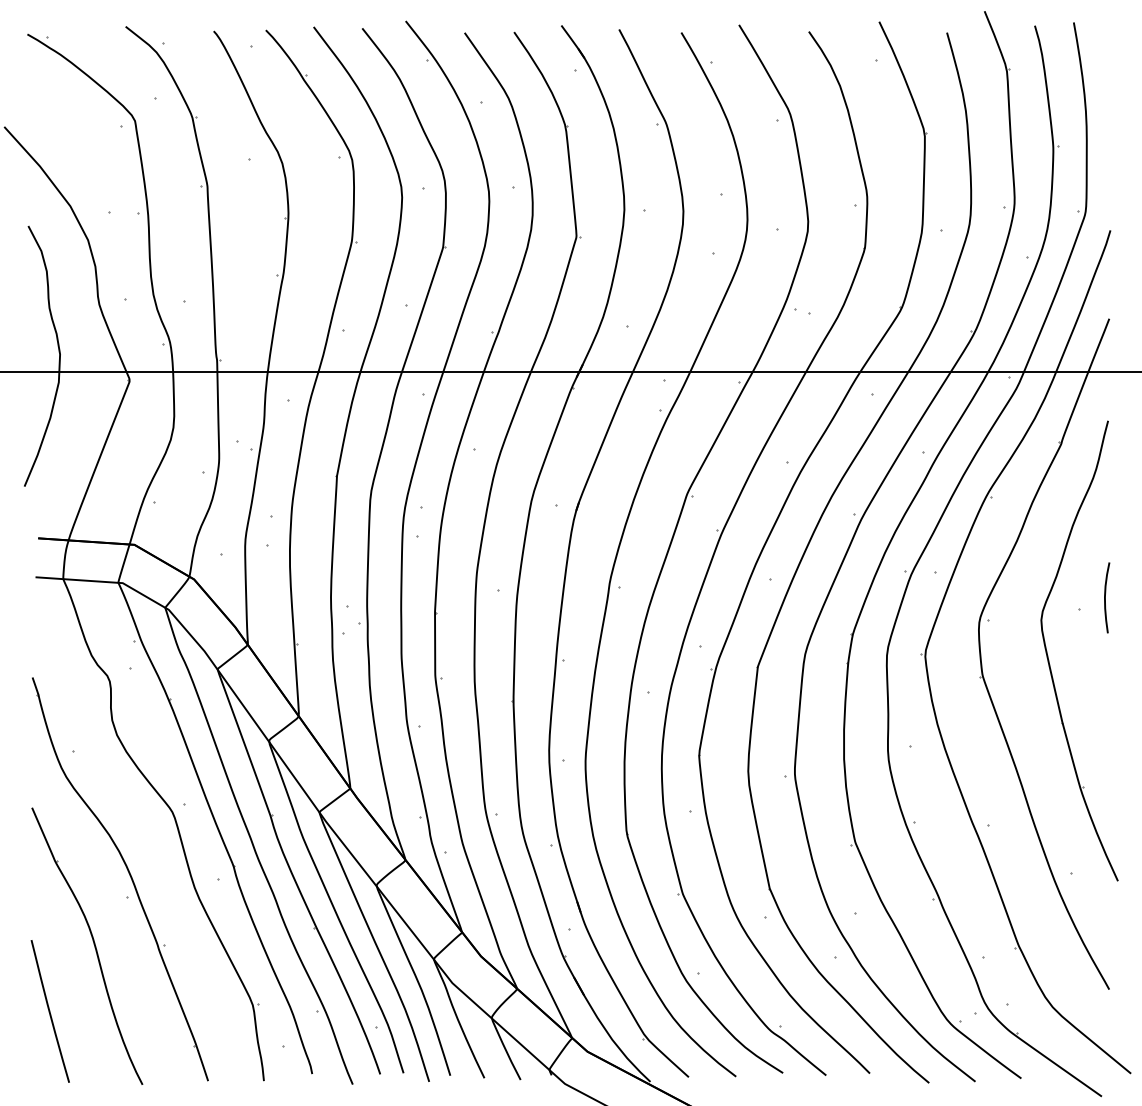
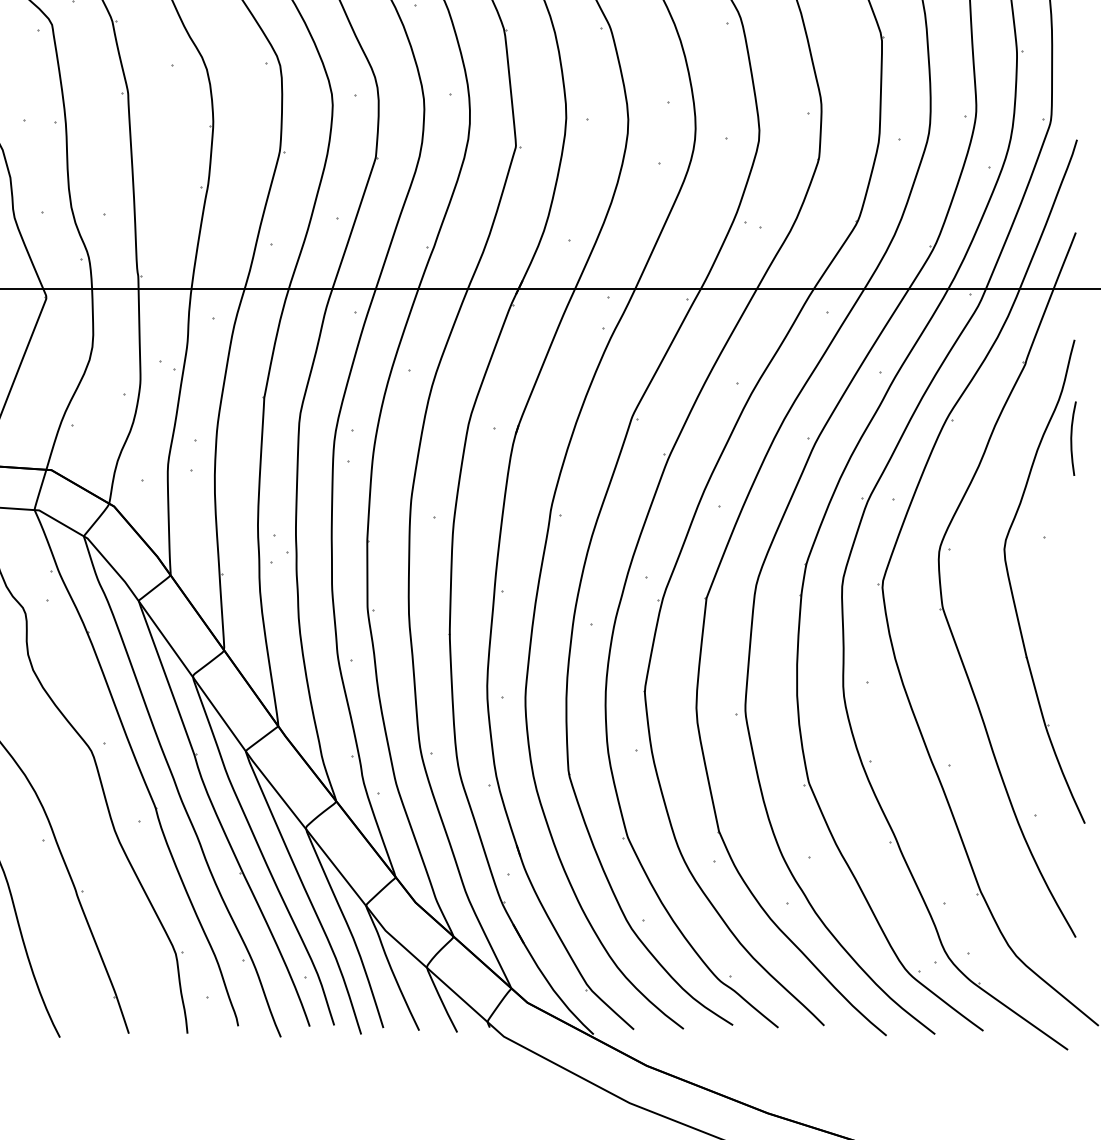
curve: (1105, 597) -> (1071, 438), moved

